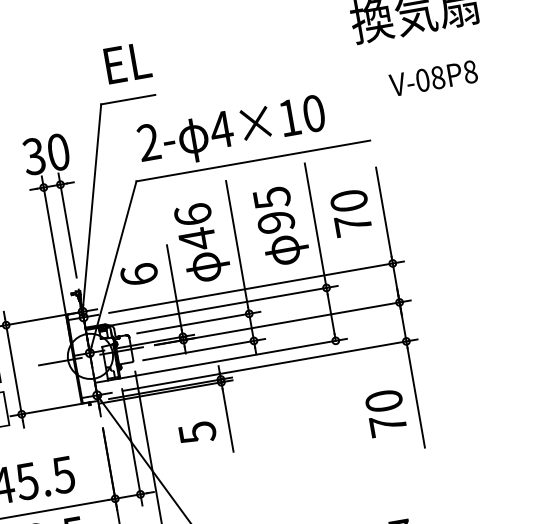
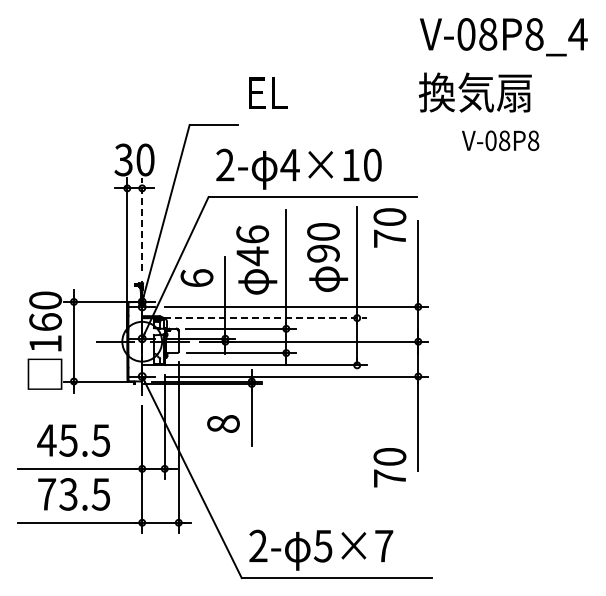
text: (128, 62) -> (268, 92), moved
text: (433, 78) -> (500, 140), moved
text: (272, 198) -> (323, 232), 95 -> 90
text: (350, 212) -> (389, 227), moved
line: (67, 225) -> (142, 224), solid -> dashed
line: (223, 306) -> (265, 318), solid -> dashed
text: (385, 413) -> (389, 467), moved
text: (197, 433) -> (223, 424), 5 -> 8

